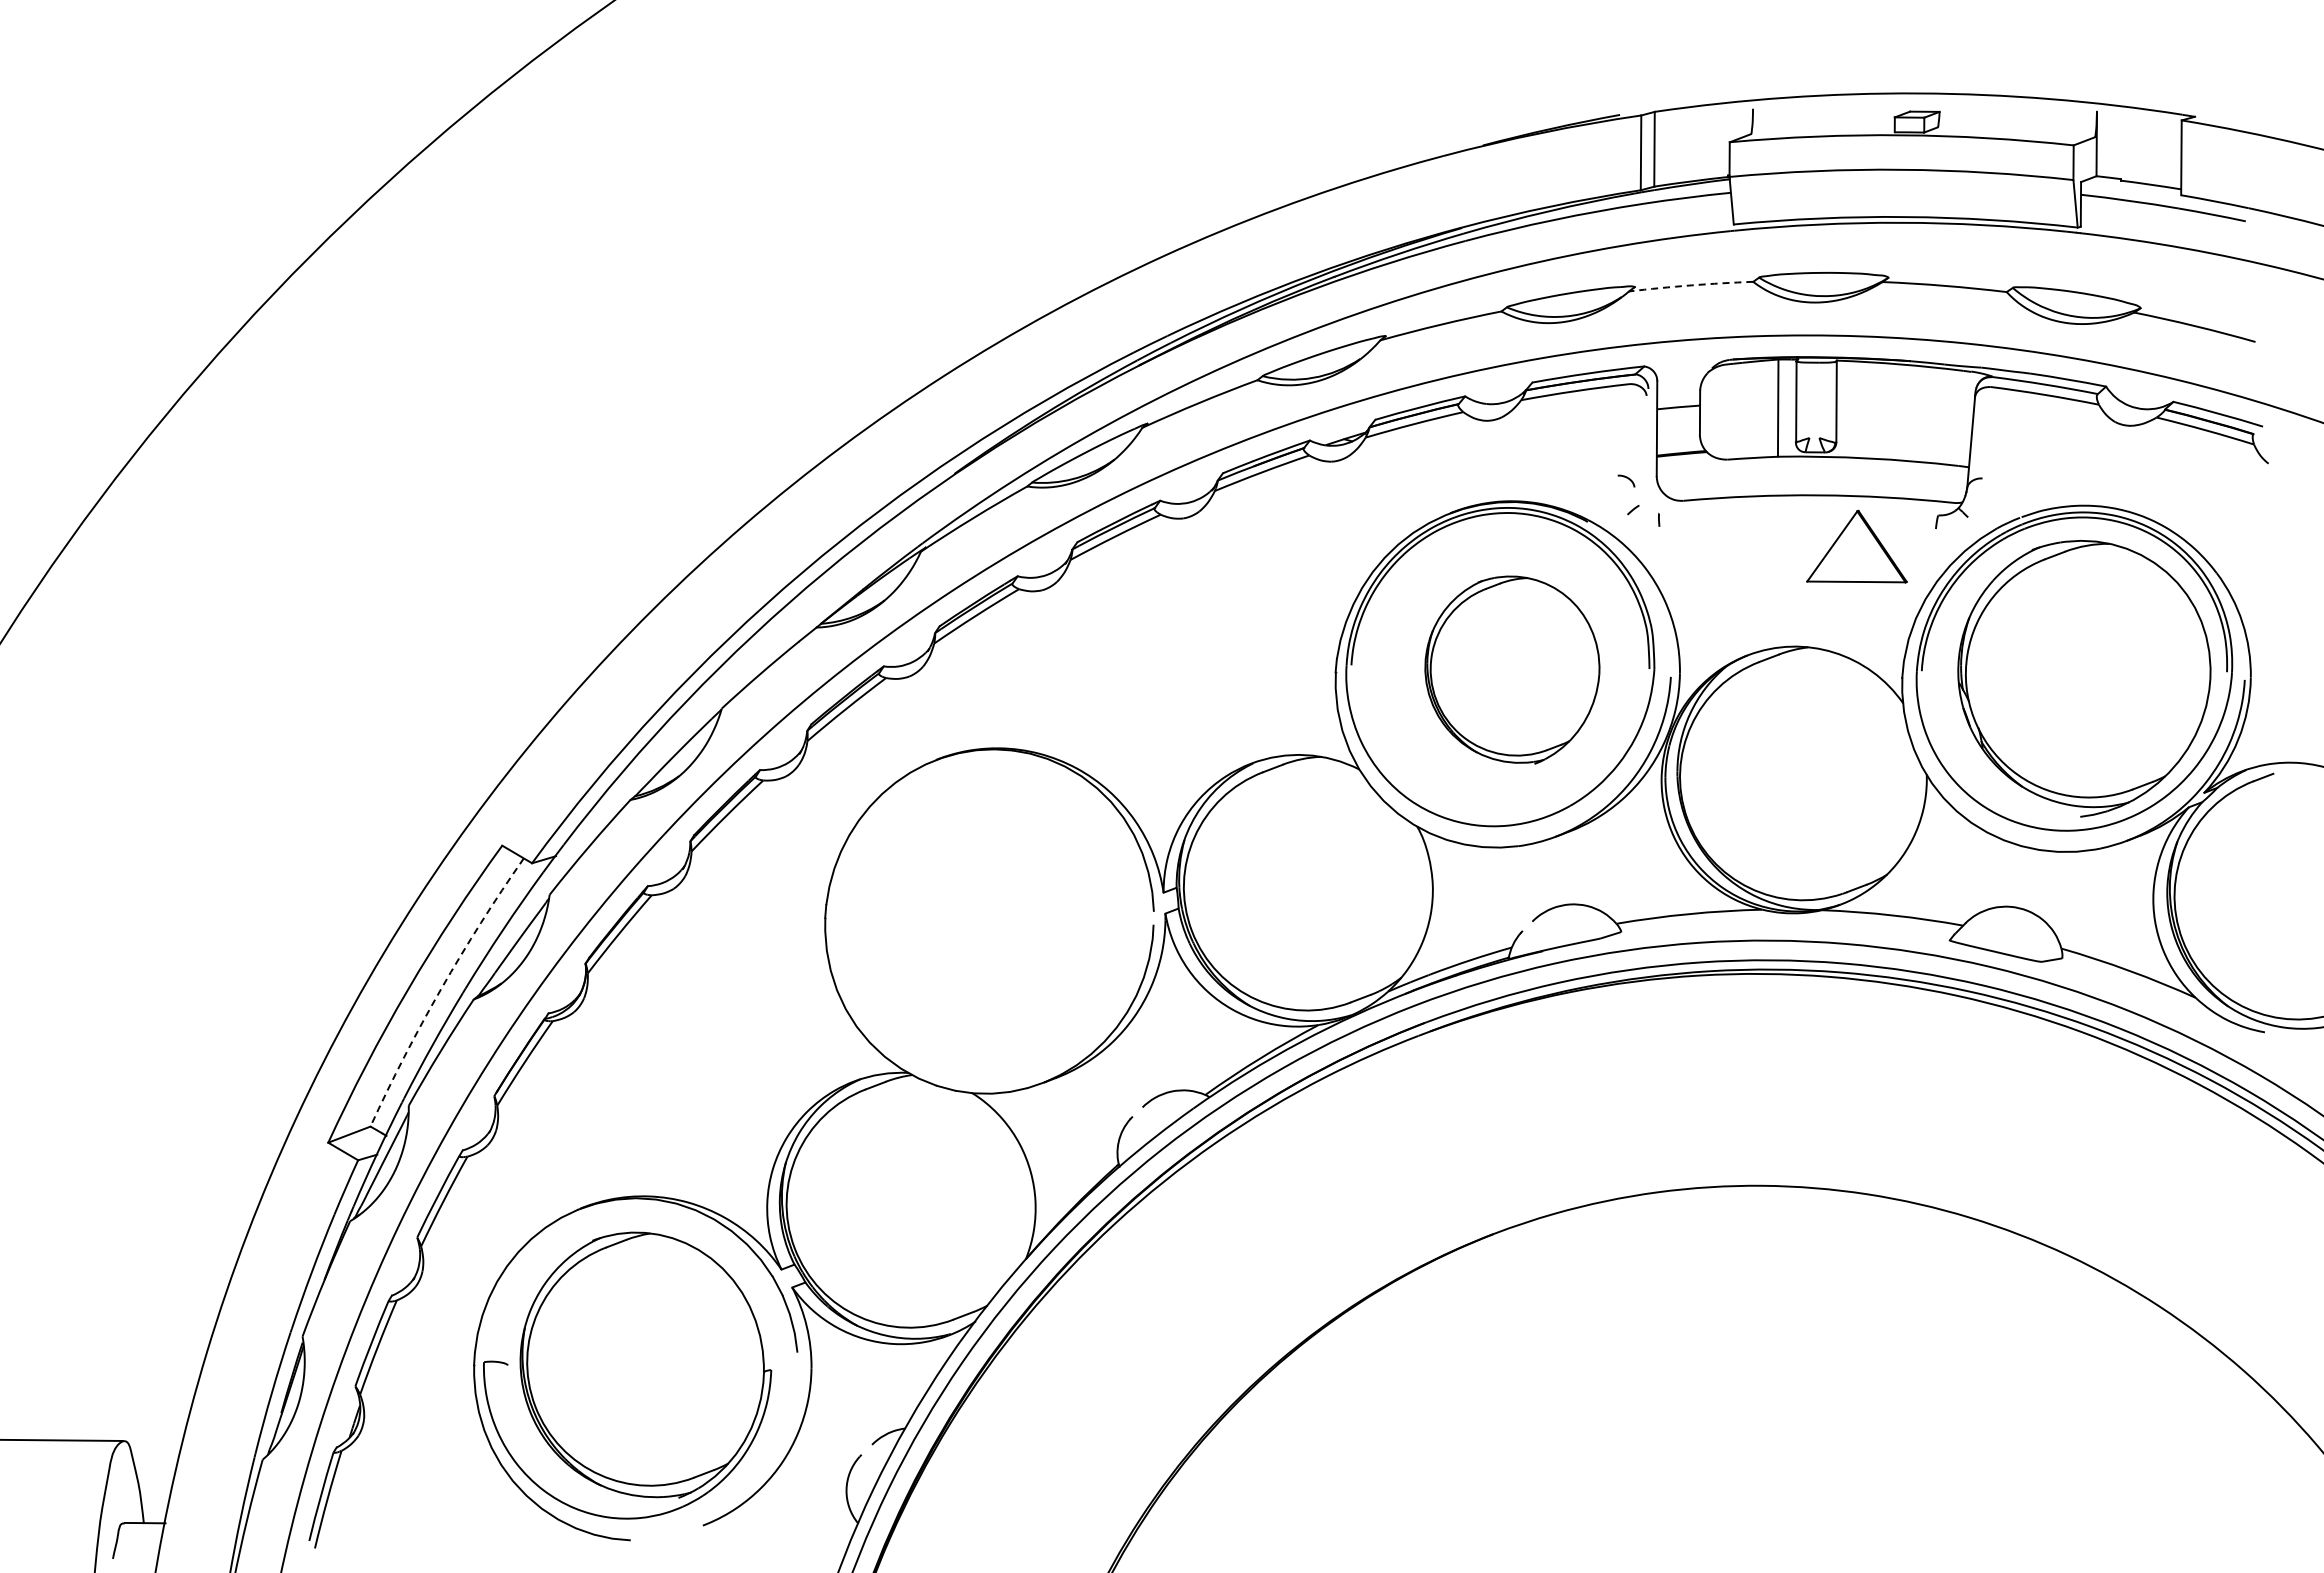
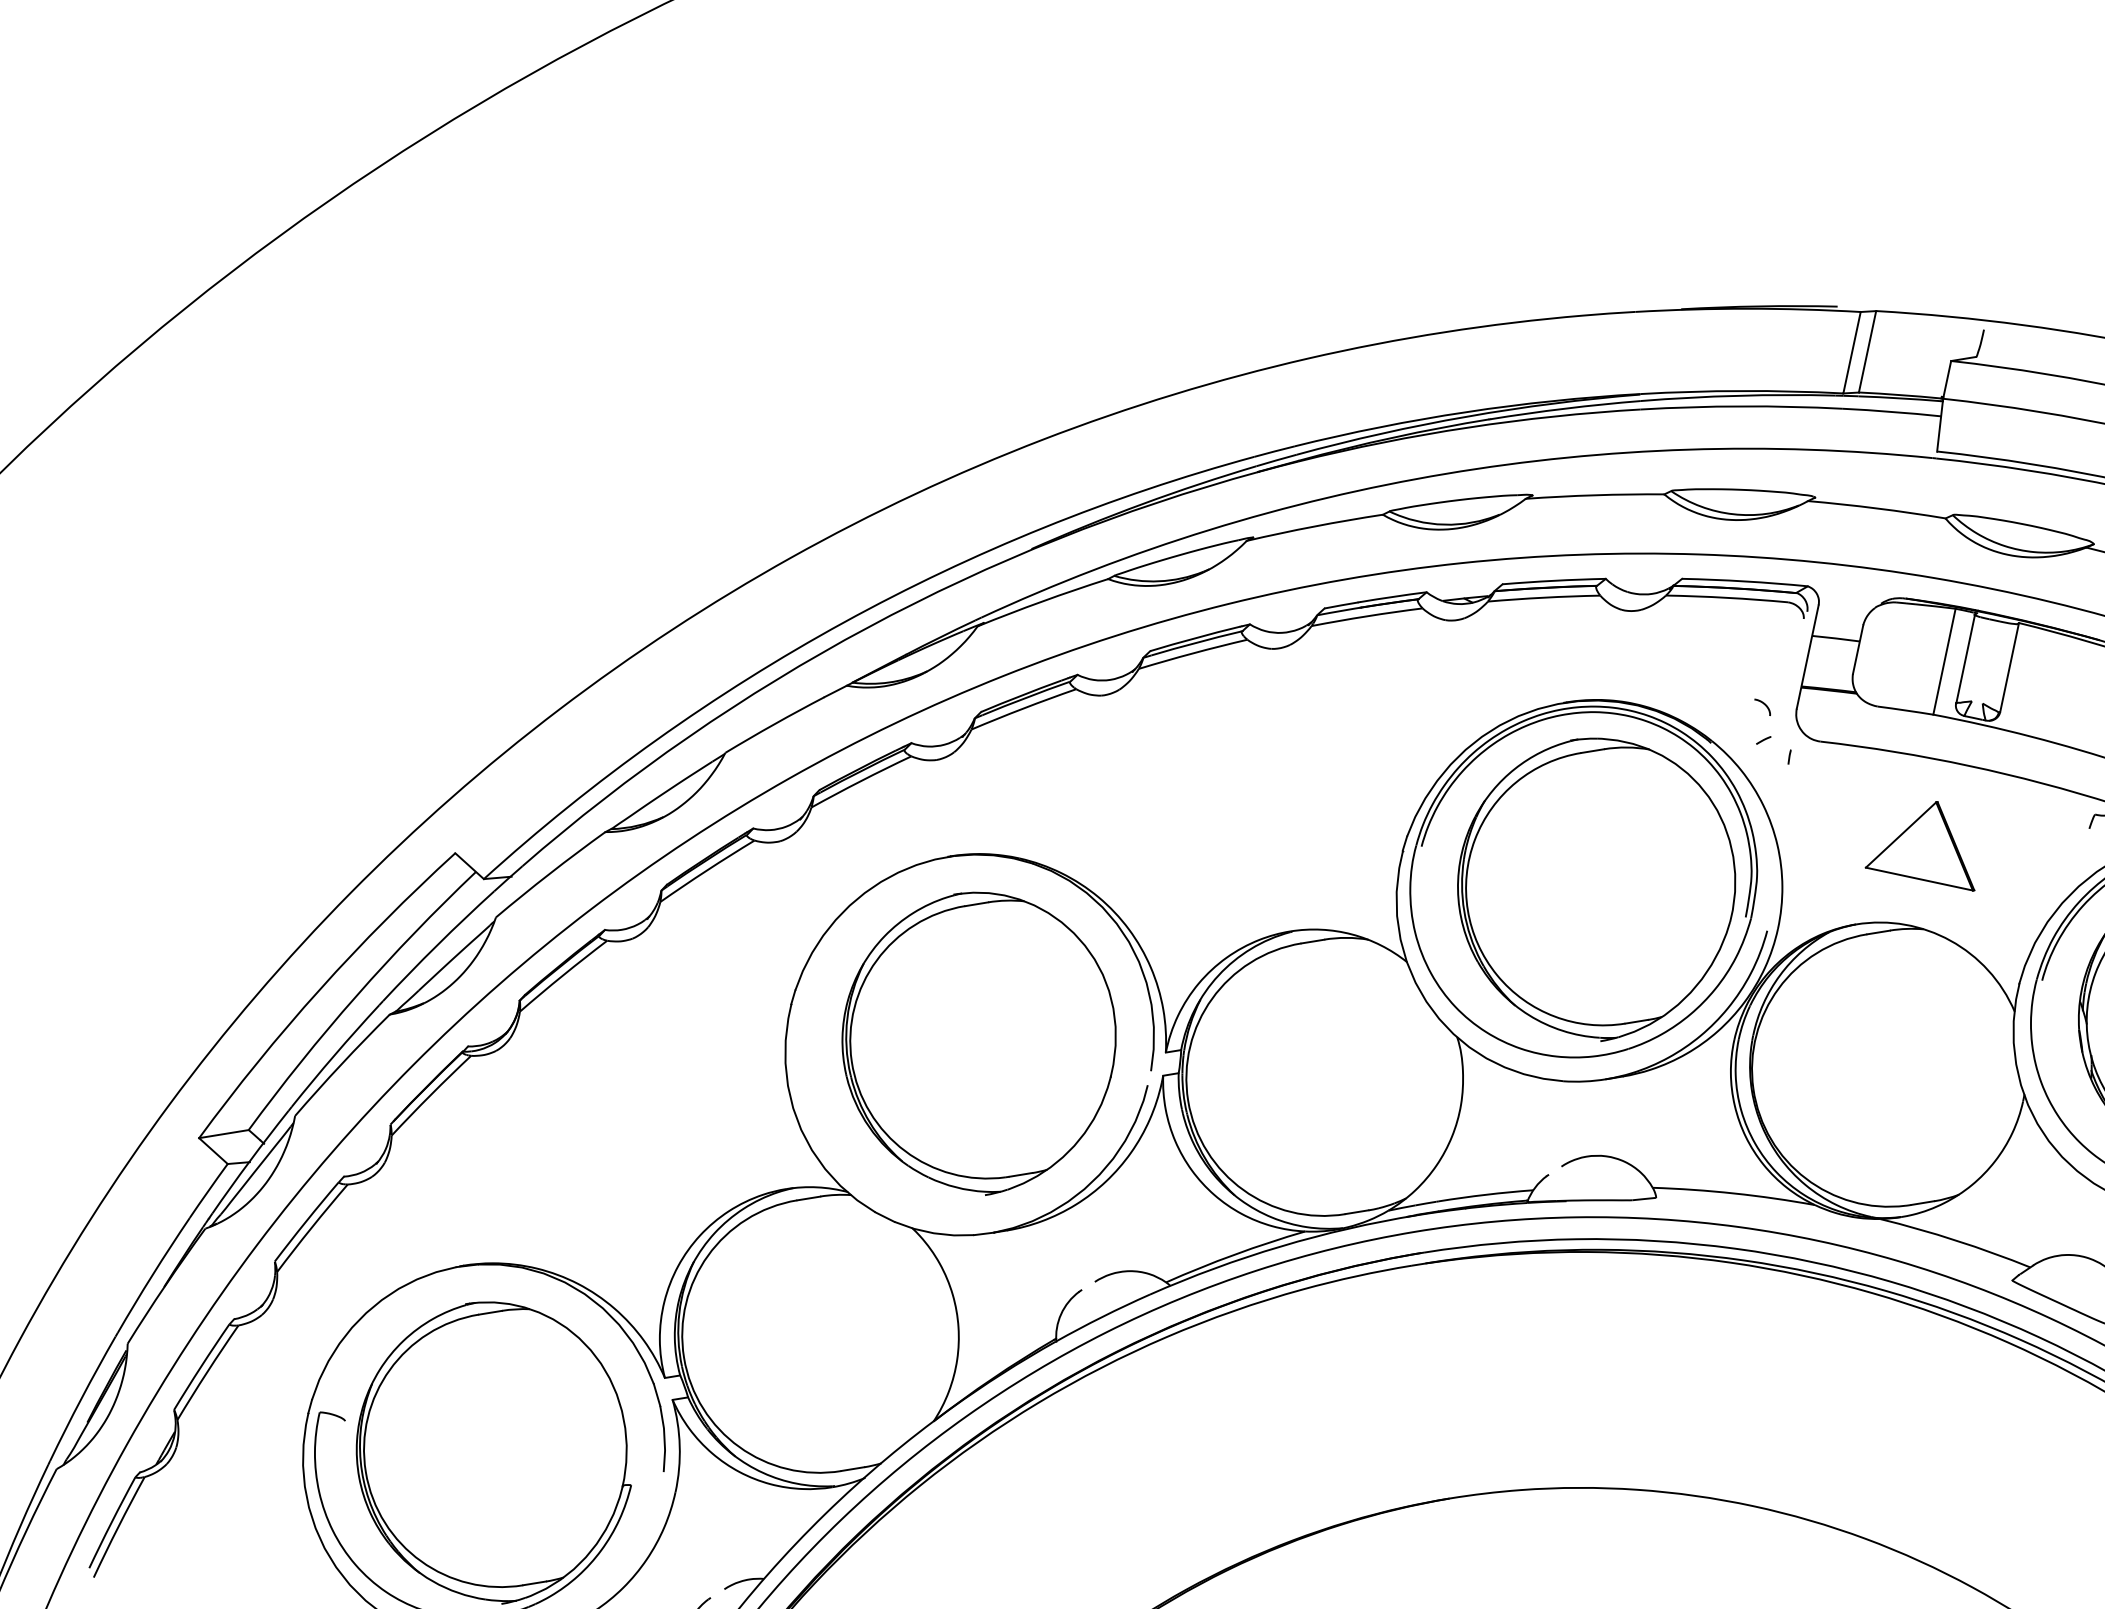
arc: (1691, 285) -> (1877, 508), dashed -> solid
part: (1856, 546) -> (1927, 840), moved
part: (1512, 669) -> (1596, 887), size x1.43
part: (996, 916) -> (978, 1041), added
arc: (441, 989) -> (356, 996), dashed -> solid

